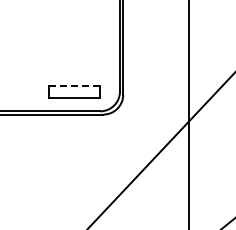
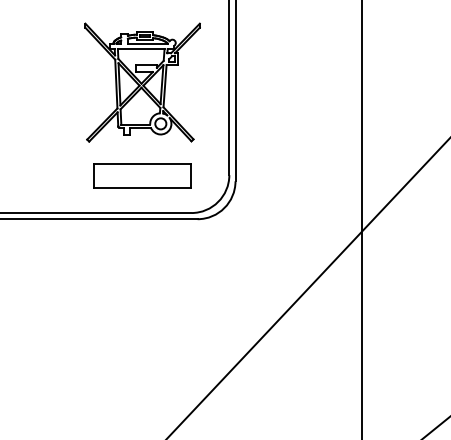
part: (74, 43) -> (142, 83), added
line: (74, 85) -> (142, 163), dashed -> solid

